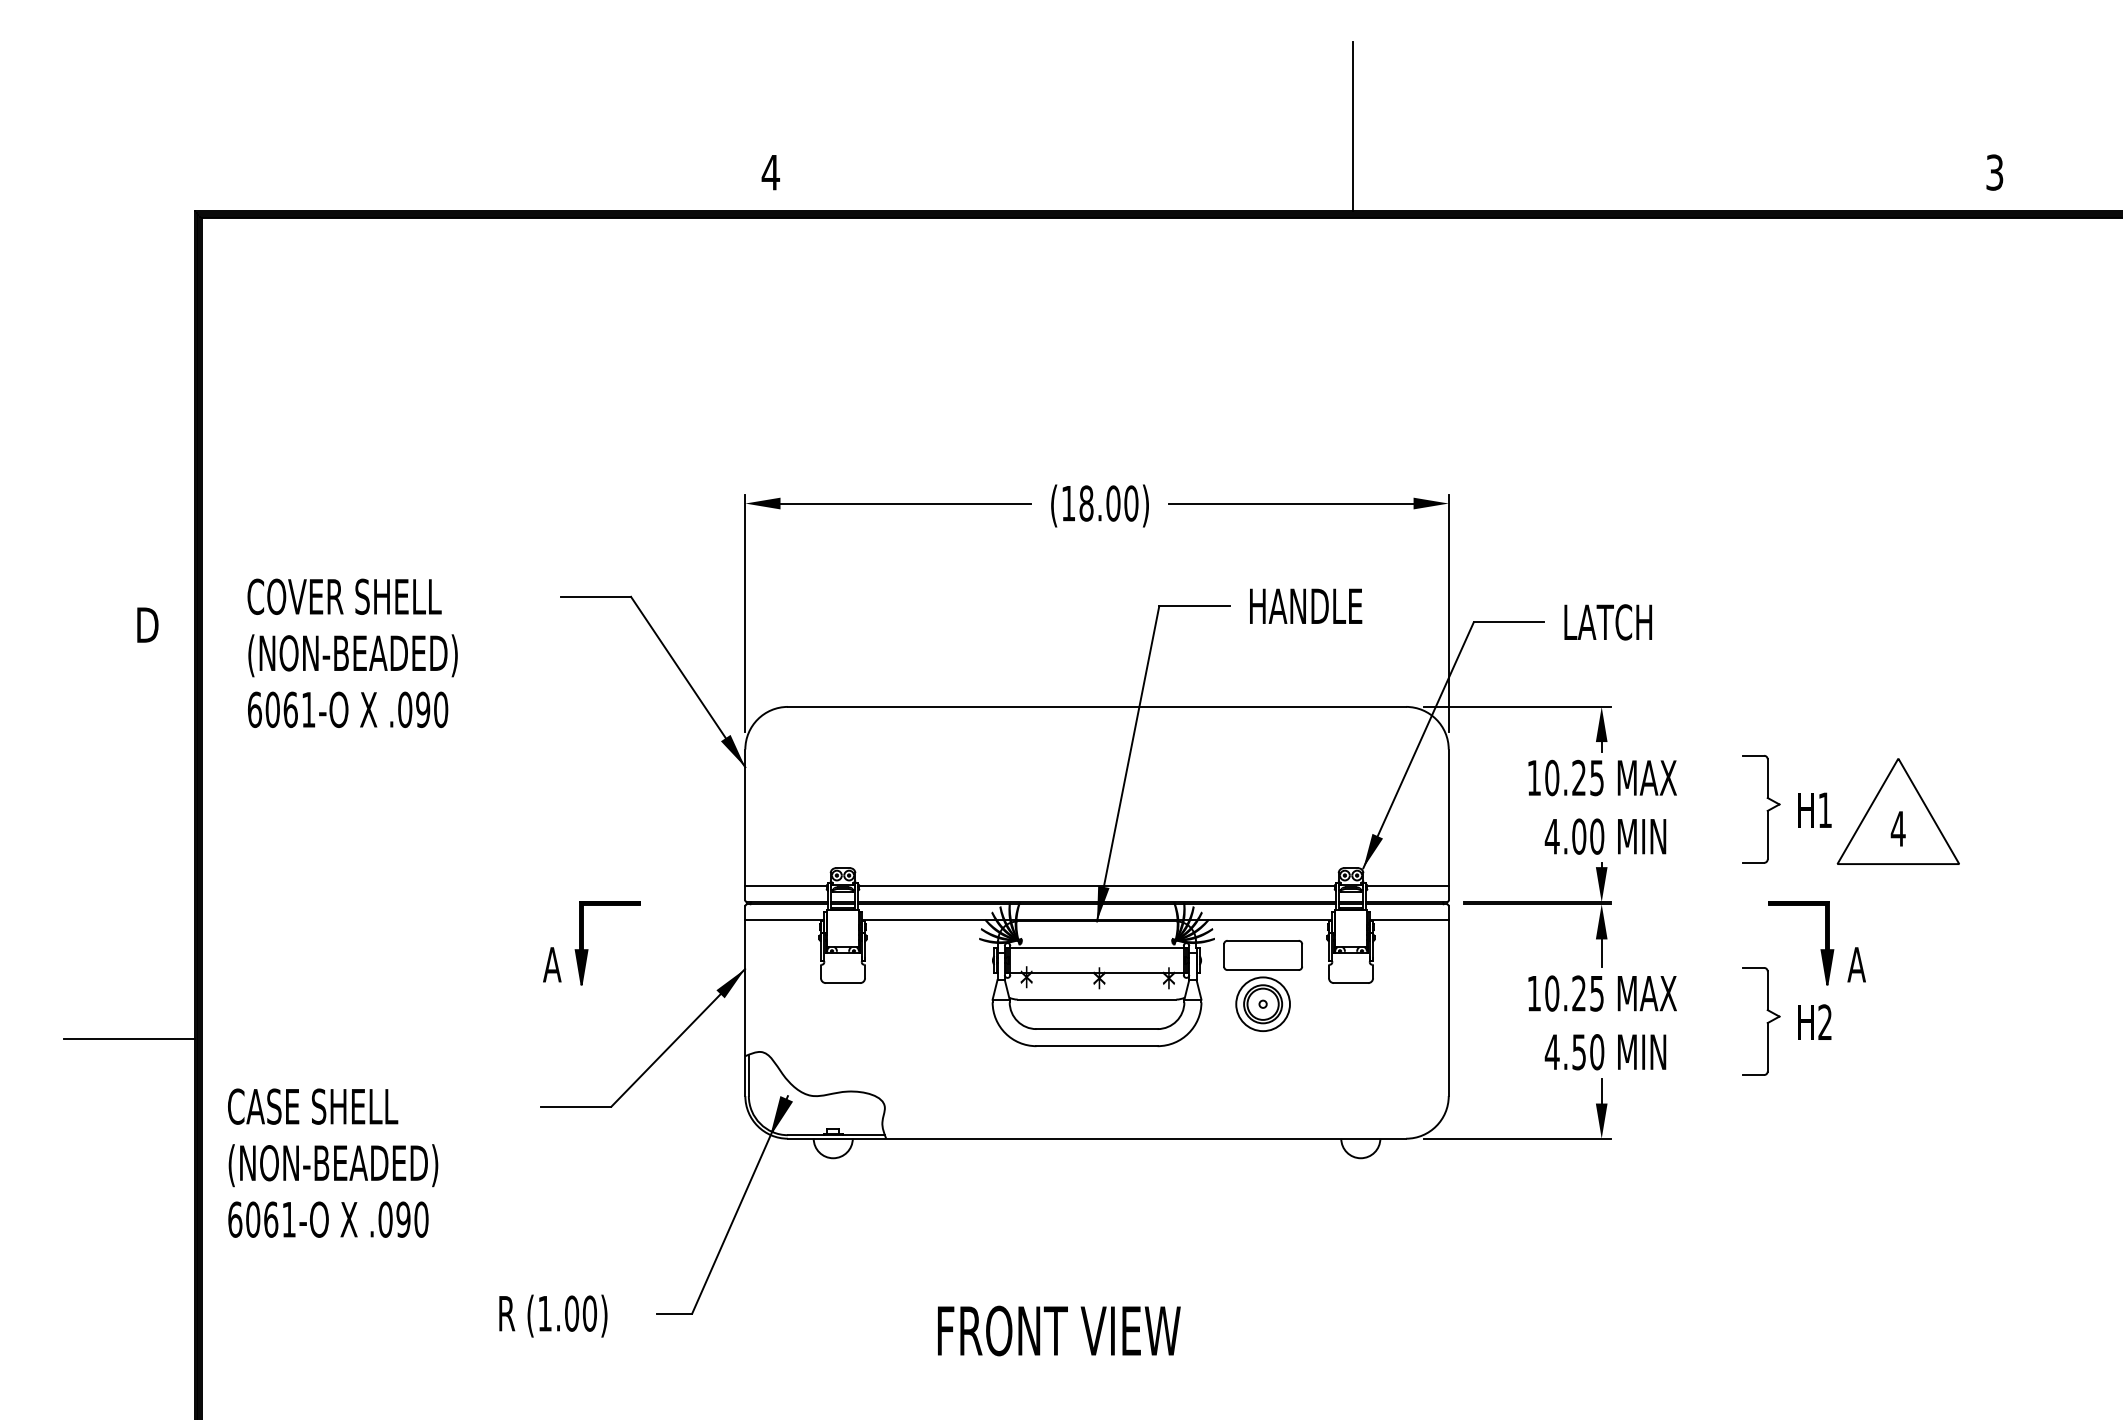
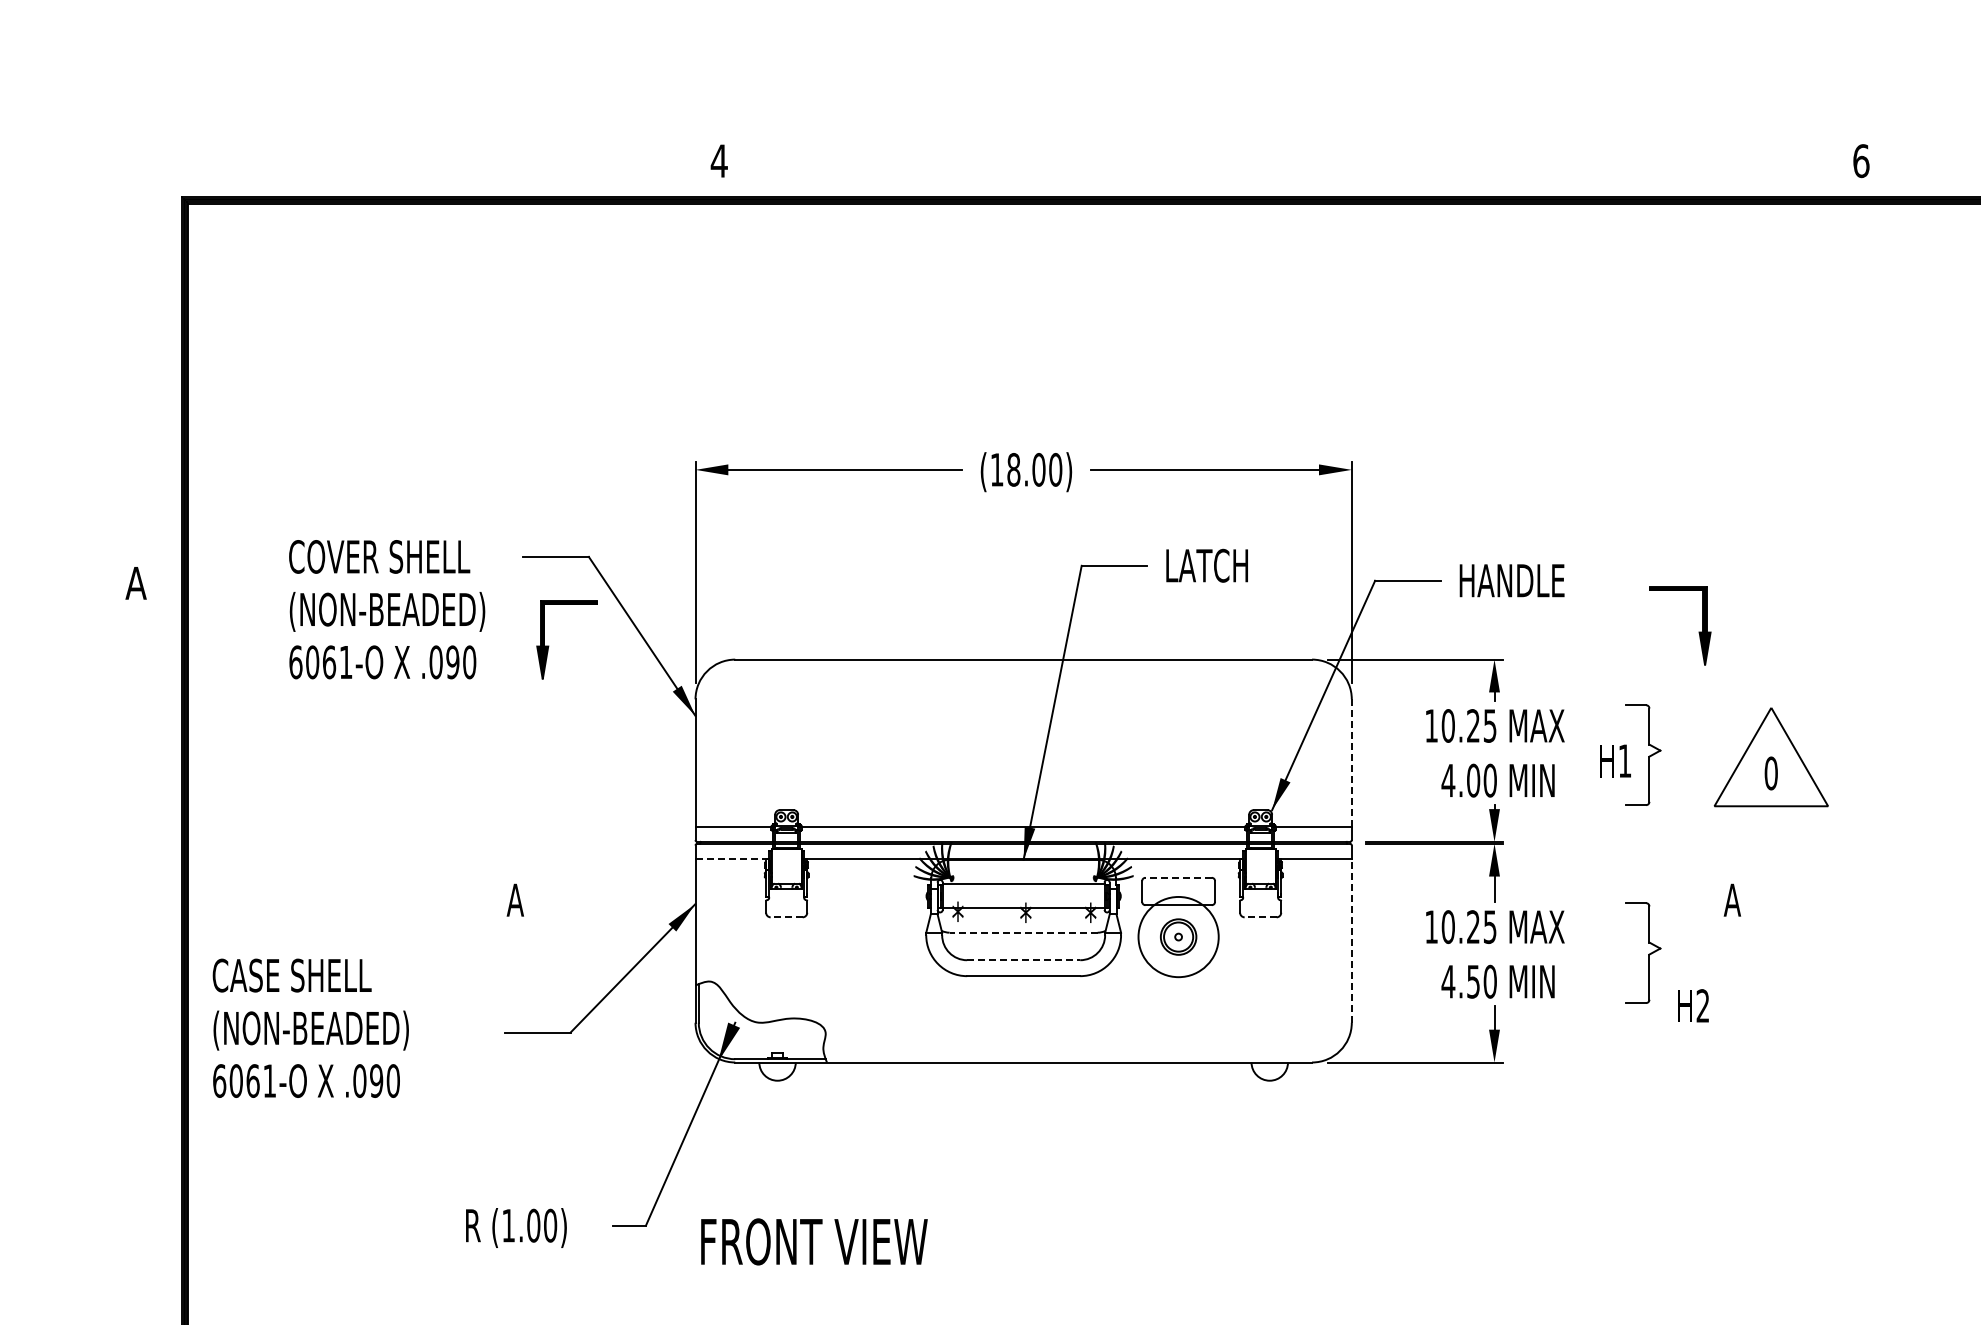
line: (1353, 126) -> (1262, 118), removed
text: (1995, 173) -> (1861, 161), 3 -> 6
text: (1308, 606) -> (1220, 565), HANDLE -> LATCH
text: (1622, 622) -> (1513, 580), LATCH -> HANDLE
text: (146, 625) -> (136, 583), D -> A
text: (353, 653) -> (387, 609), moved
text: (1814, 809) -> (1615, 760), moved
line: (1448, 818) -> (1351, 763), solid -> dashed
text: (1898, 828) -> (1771, 773), 4 -> 0
line: (784, 920) -> (732, 858), solid -> dashed
line: (1262, 940) -> (1178, 877), solid -> dashed
part: (588, 949) -> (549, 645), moved
part: (1820, 949) -> (1698, 631), moved
line: (842, 983) -> (786, 917), solid -> dashed
line: (1350, 983) -> (1260, 917), solid -> dashed
line: (1096, 999) -> (1023, 932), solid -> dashed
circle: (1262, 1004) -> (1178, 937), size x1.6
line: (1448, 1007) -> (1351, 940), solid -> dashed
text: (1814, 1021) -> (1693, 1005), moved
line: (1096, 1029) -> (1023, 960), solid -> dashed
line: (129, 1039) -> (120, 969), removed
text: (332, 1162) -> (310, 1027), moved
text: (1059, 1330) -> (814, 1241), moved

